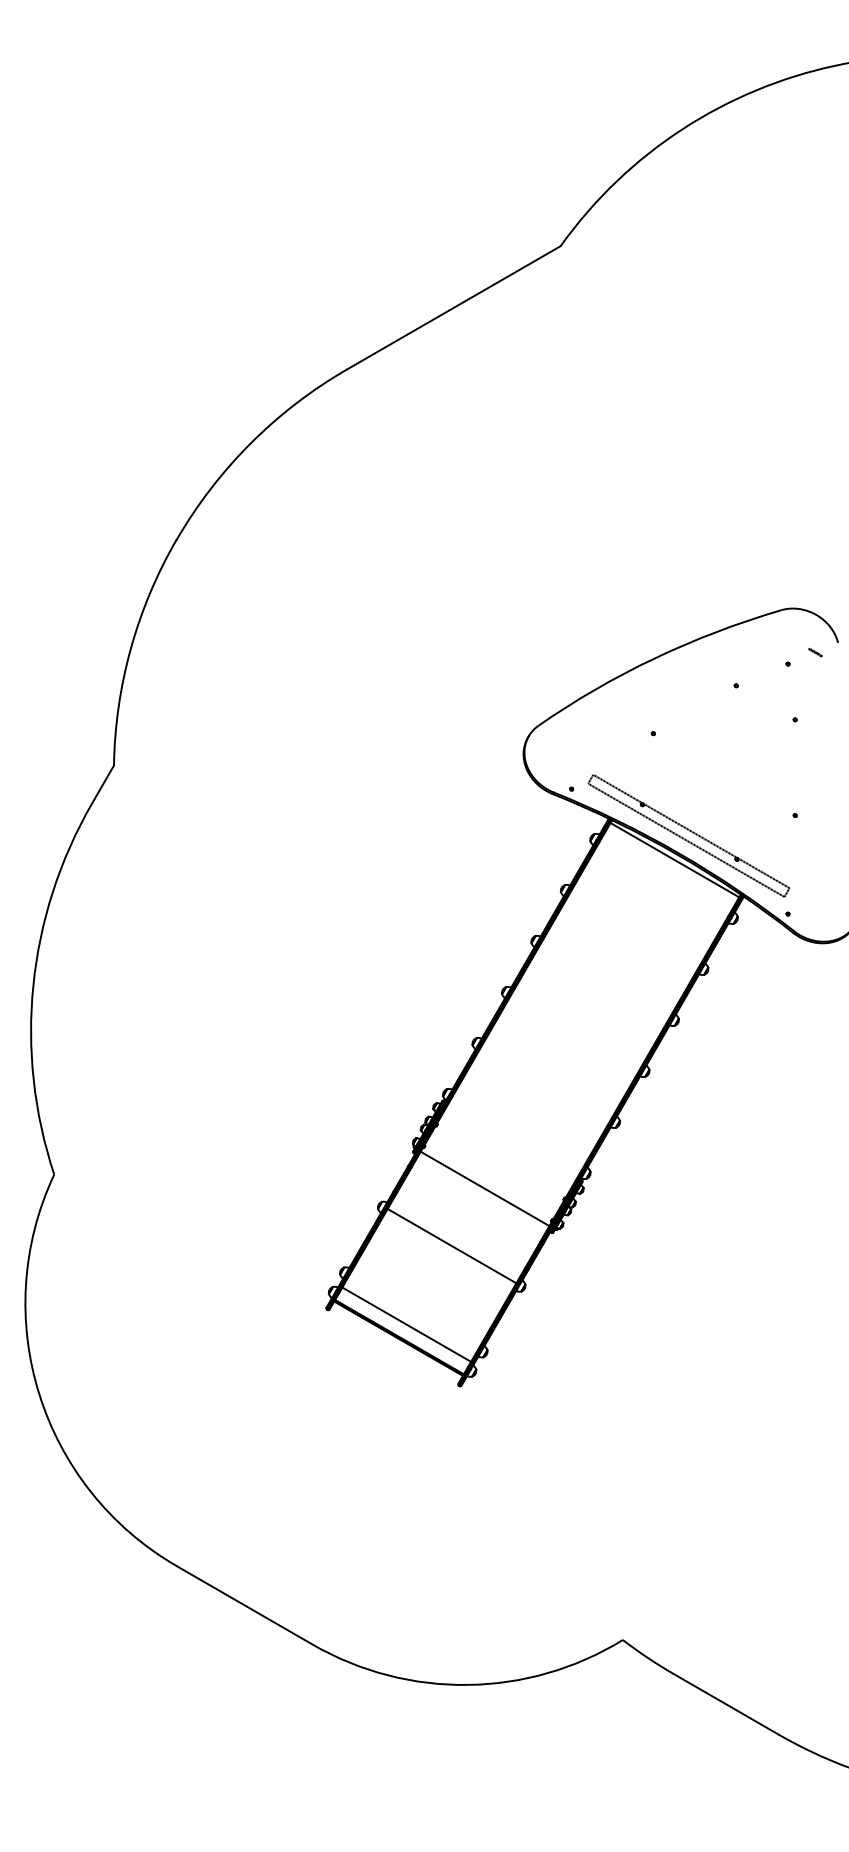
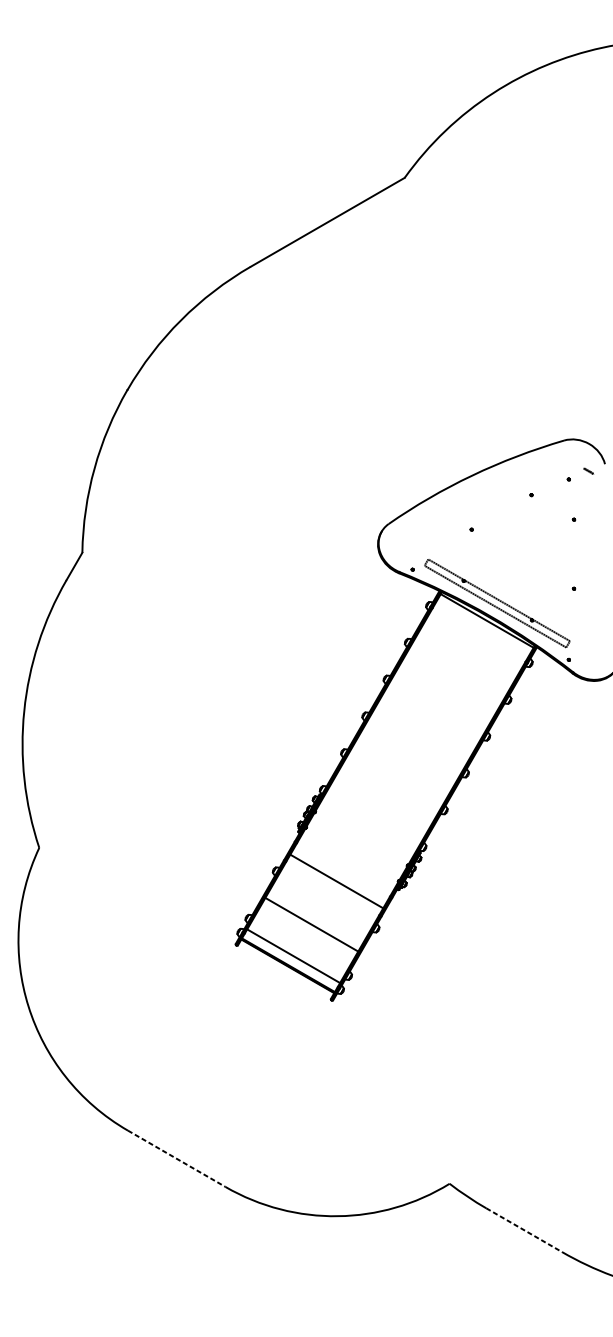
line: (484, 1188) -> (336, 881), moved
line: (451, 1245) -> (311, 924), moved
line: (244, 1605) -> (176, 1158), solid -> dashed
line: (726, 1704) -> (524, 1230), solid -> dashed

